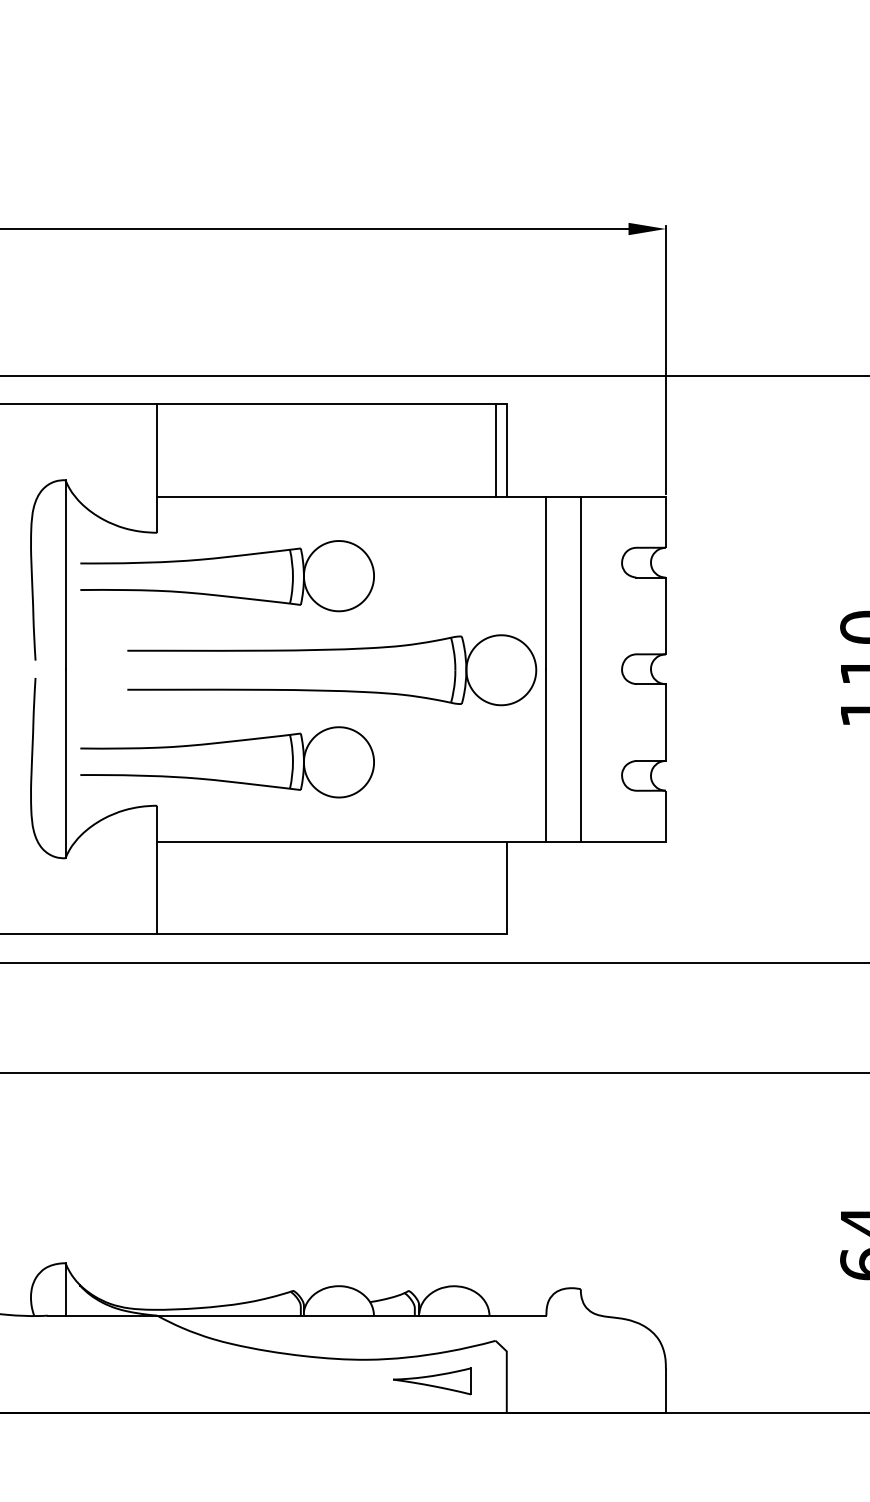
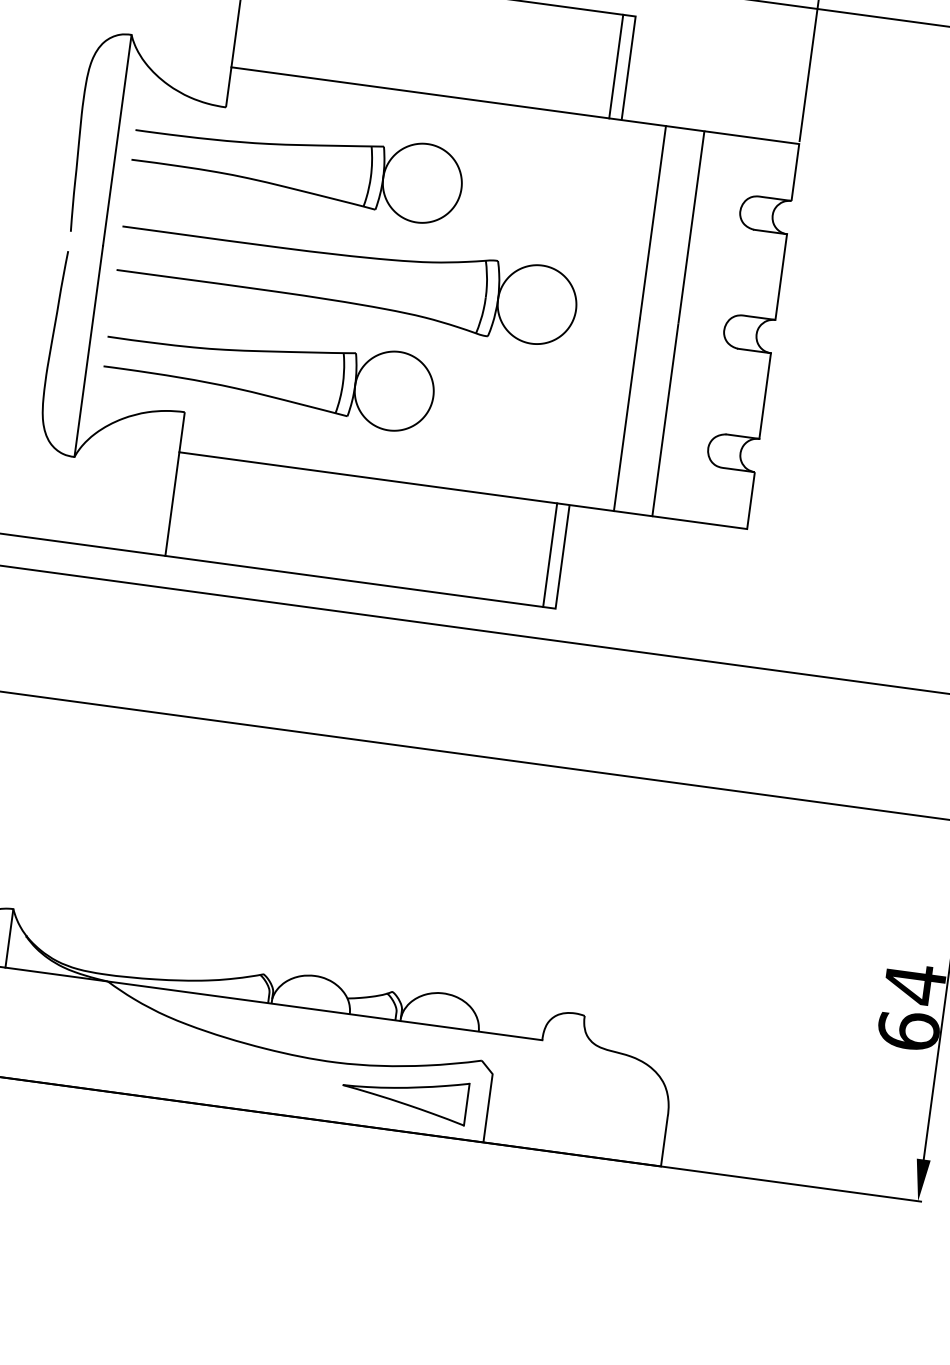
part: (329, 689) -> (342, 300), moved
line: (495, 887) -> (550, 554), added
part: (432, 1381) -> (405, 1096), size x1.43

